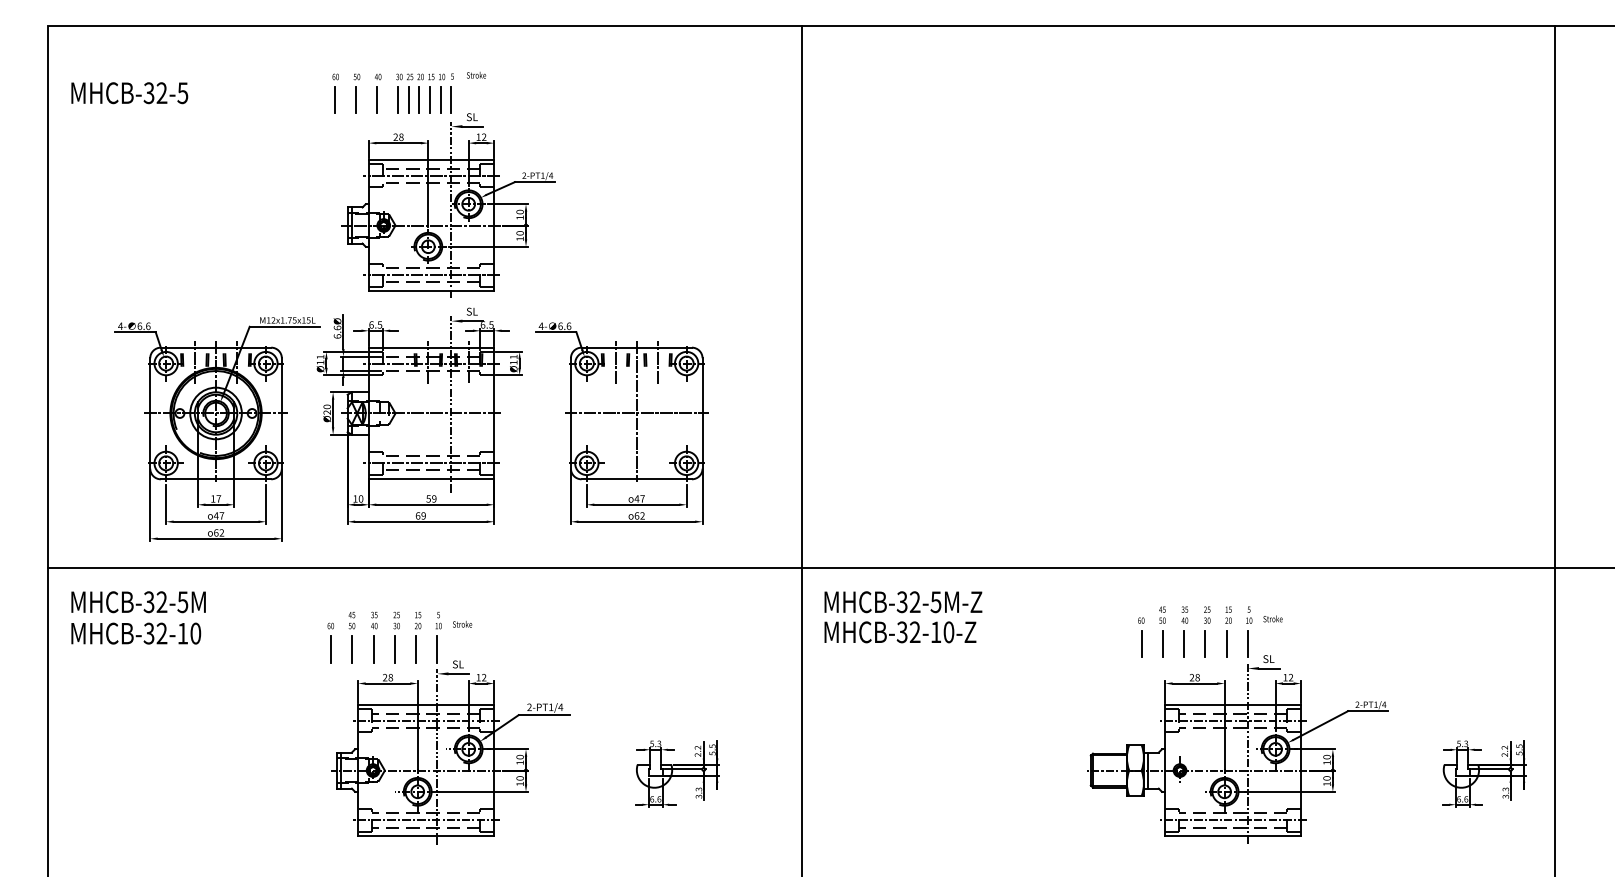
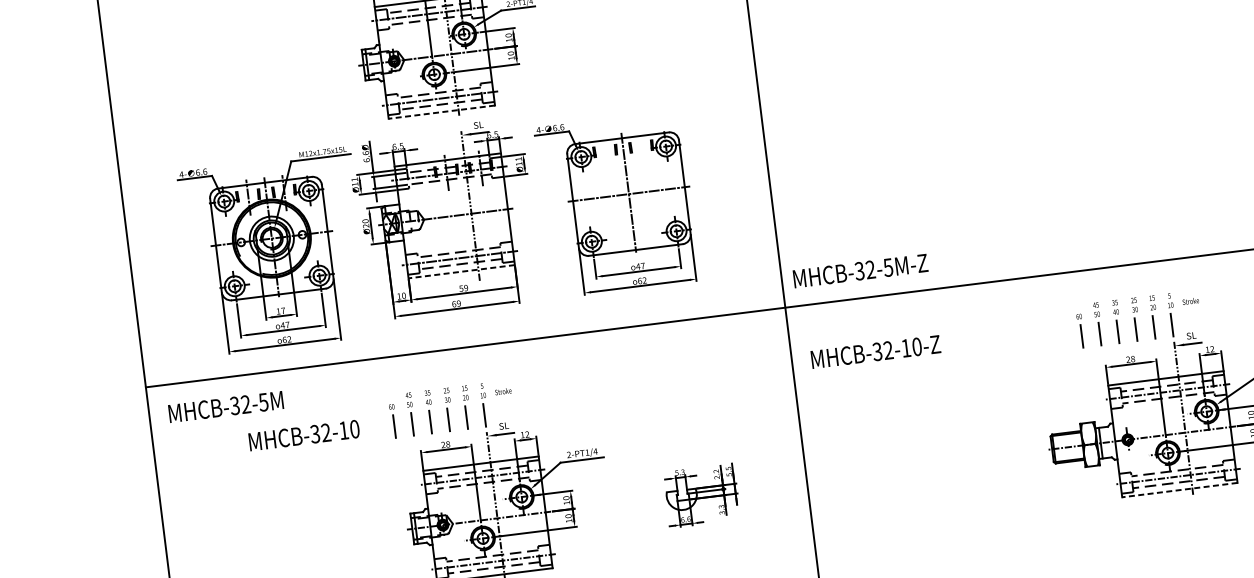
line: (431, 291) -> (441, 112), solid -> dashed
line: (615, 362) -> (605, 153), removed
line: (657, 362) -> (641, 148), removed
line: (431, 479) -> (461, 271), solid -> dashed
text: (903, 602) -> (860, 271), moved
text: (136, 633) -> (304, 435), moved
line: (1233, 836) -> (1180, 490), solid -> dashed

